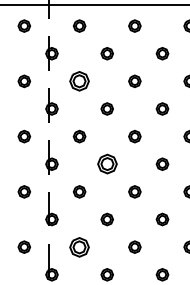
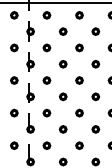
part: (78, 80) -> (46, 47), size x0.62
part: (106, 163) -> (62, 96), size x0.62
part: (78, 246) -> (46, 145), size x0.62

